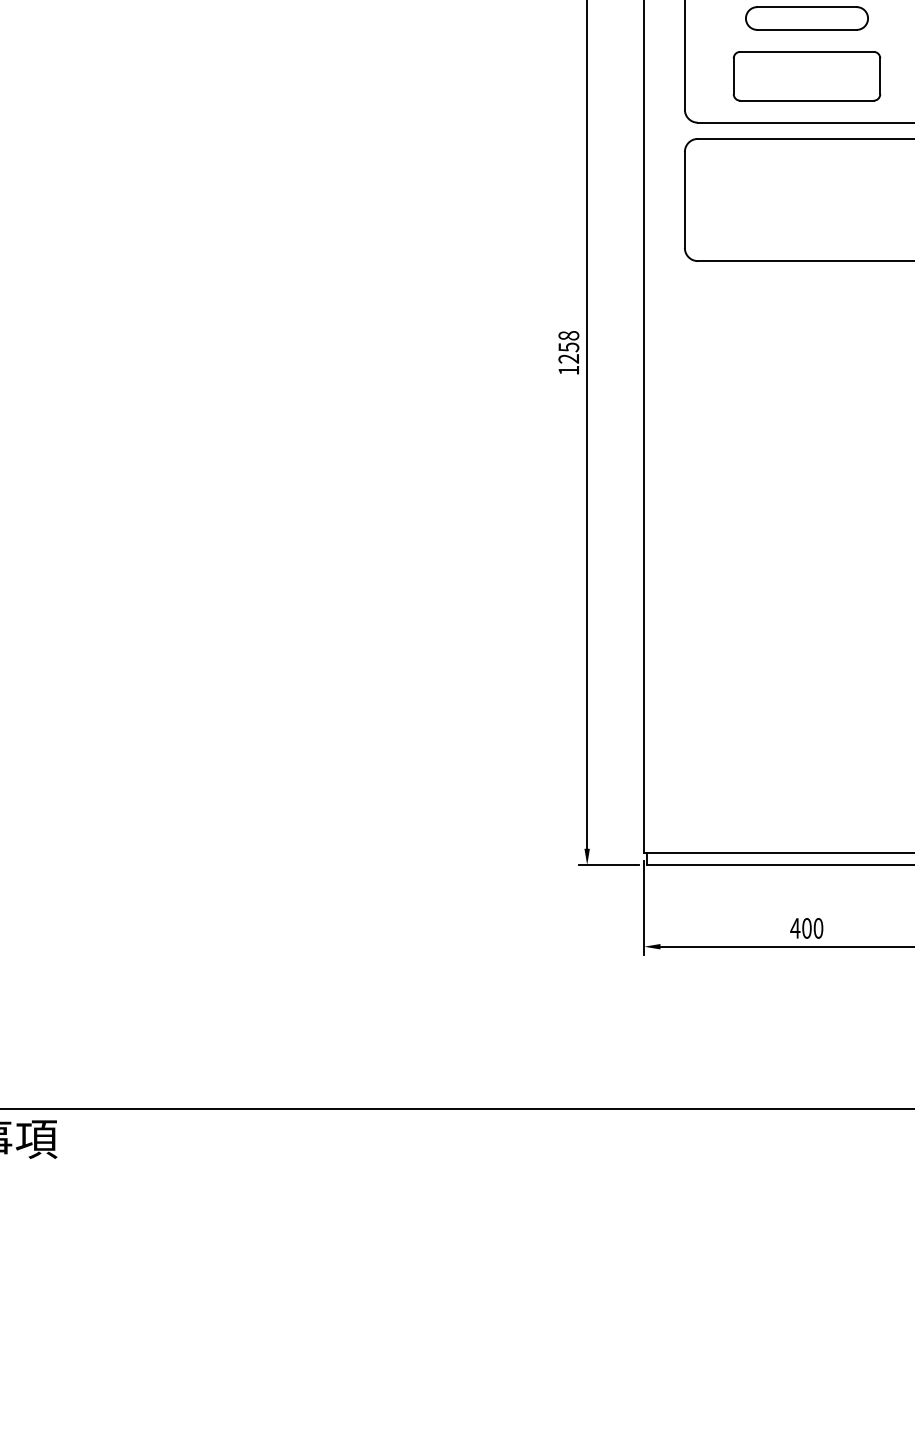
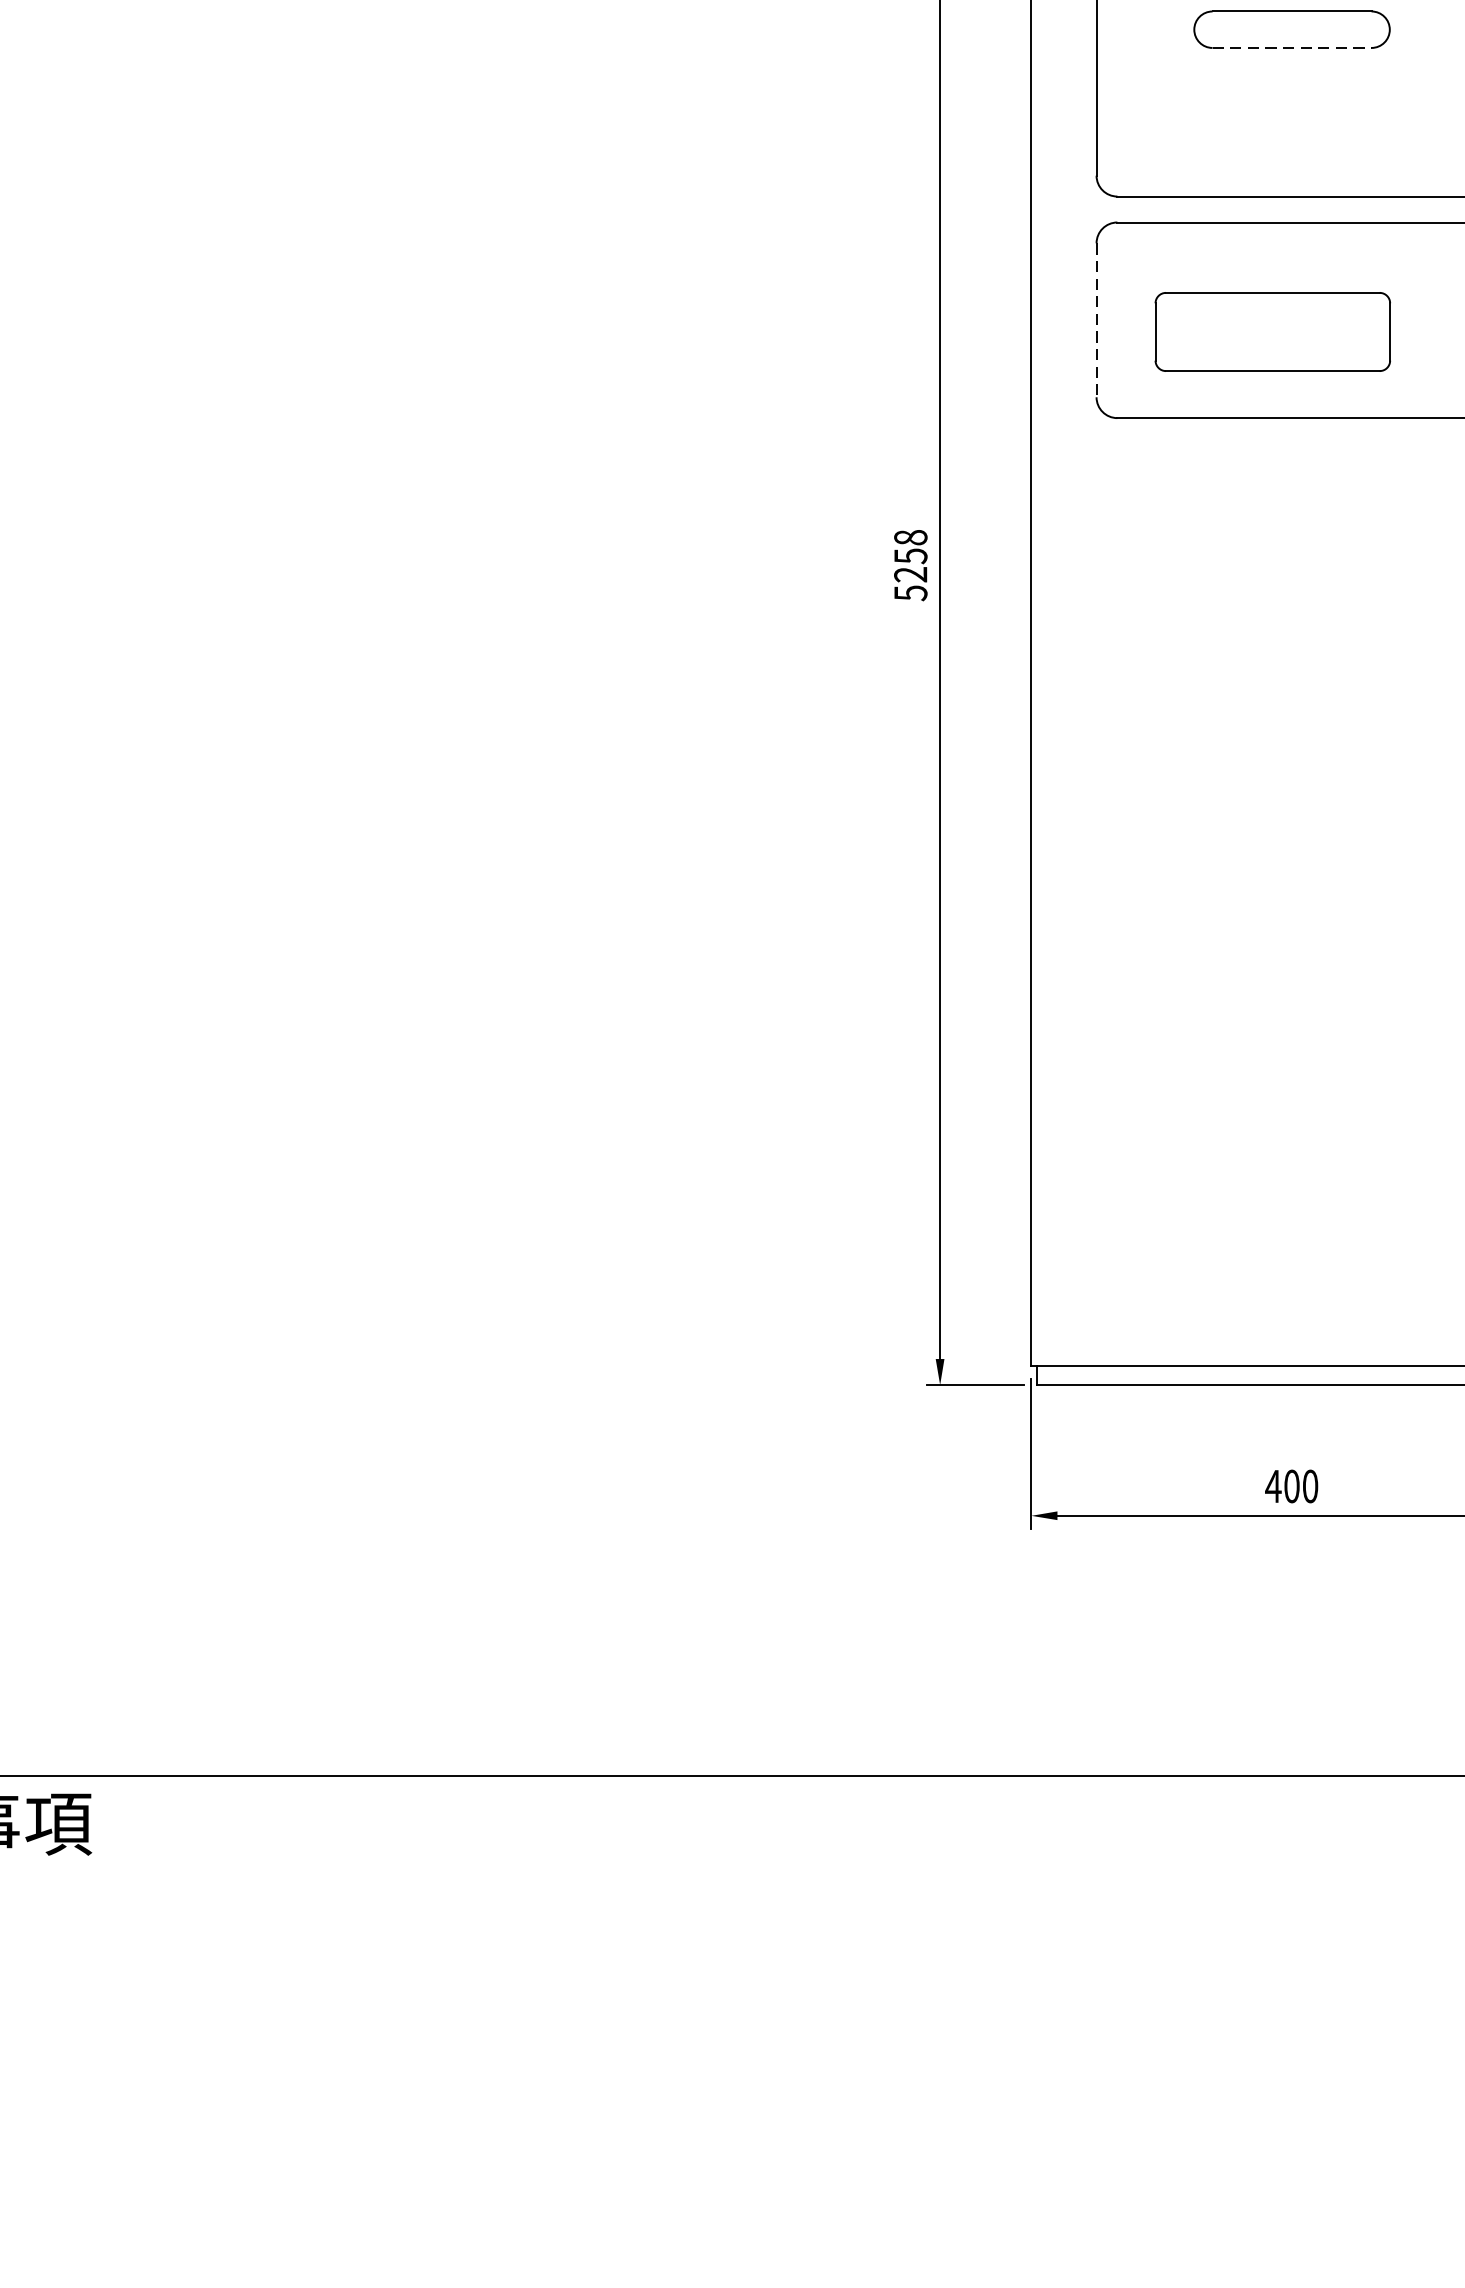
line: (807, 29) -> (1292, 47), solid -> dashed
part: (806, 76) -> (1272, 332), moved
line: (684, 200) -> (1095, 321), solid -> dashed
text: (568, 370) -> (910, 593), 1258 -> 5258

